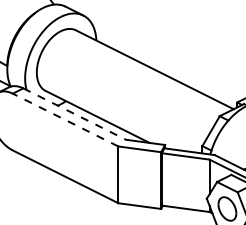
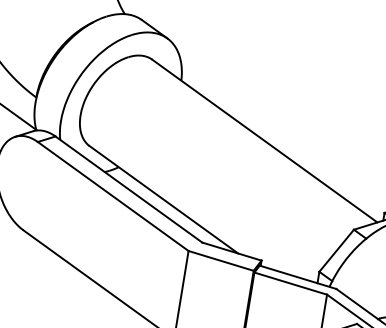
line: (75, 114) -> (130, 190), dashed -> solid
line: (65, 119) -> (113, 195), dashed -> solid

